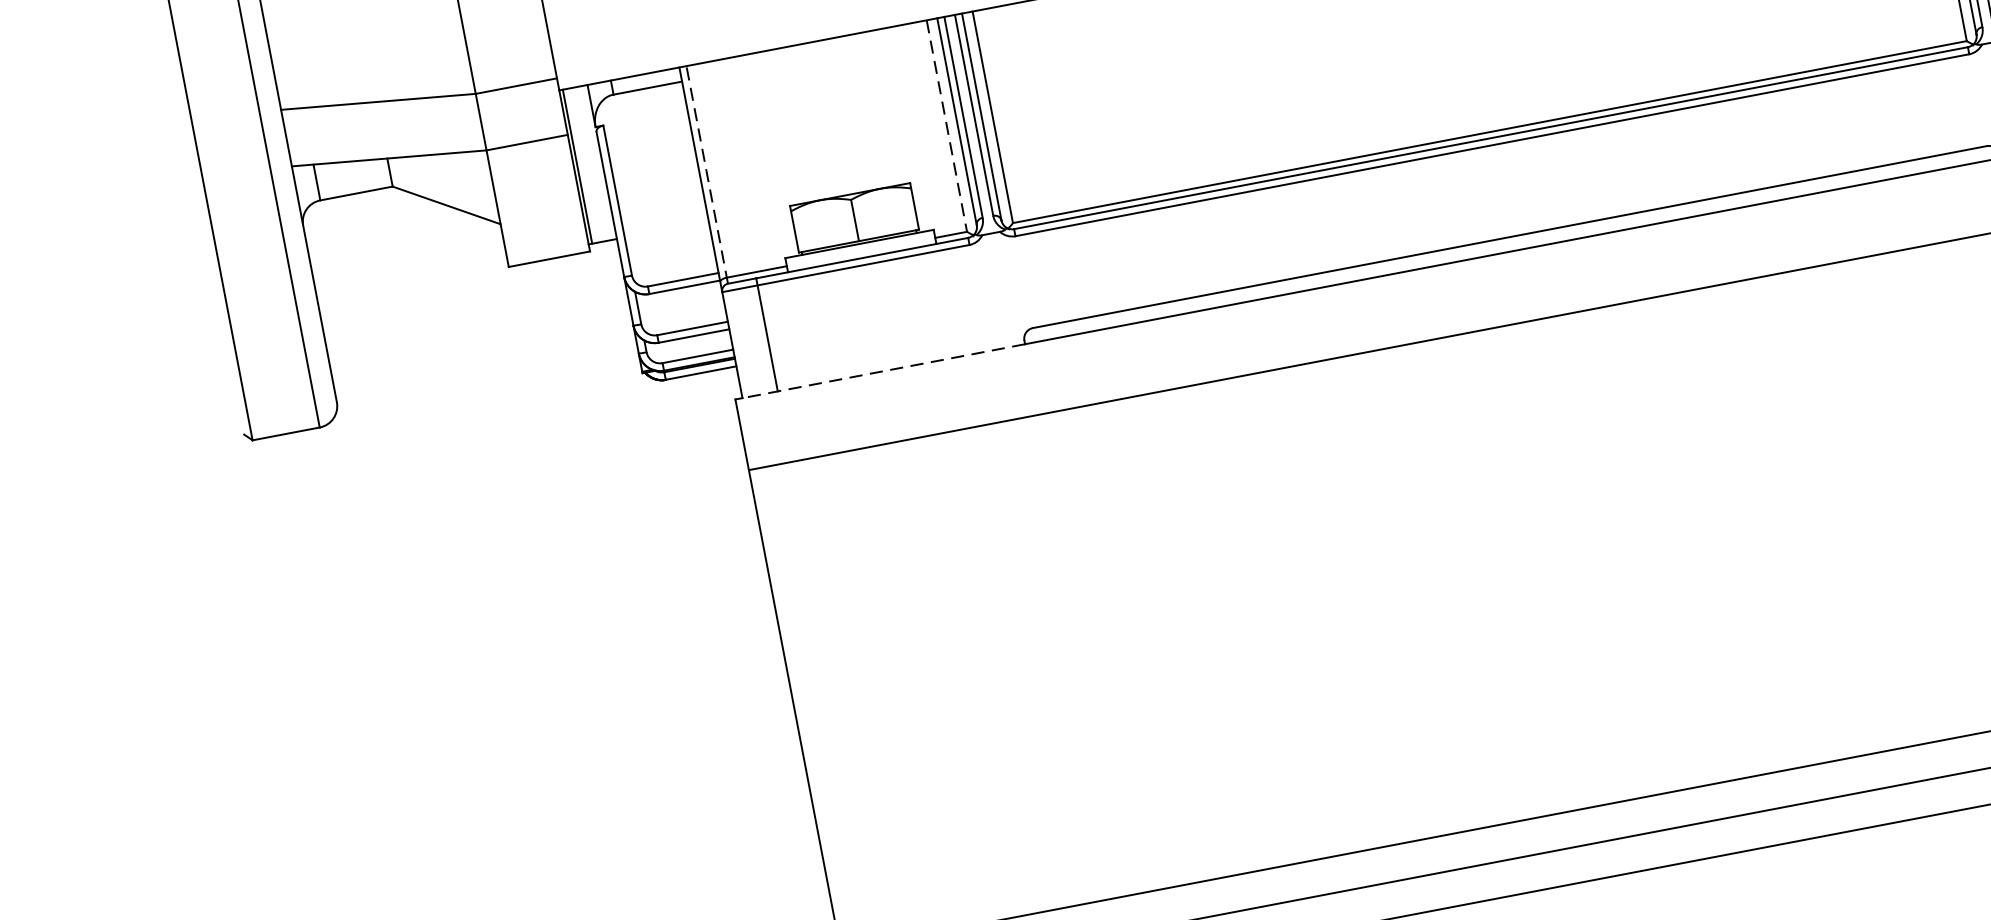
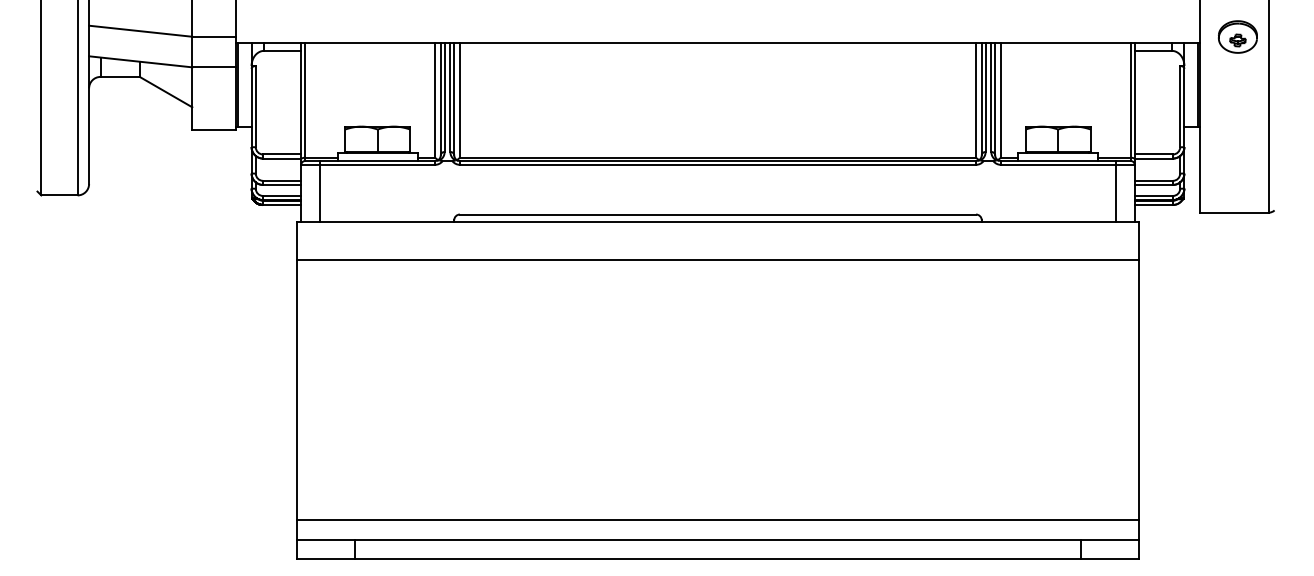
line: (947, 127) -> (435, 101), dashed -> solid
line: (708, 175) -> (305, 102), dashed -> solid
line: (883, 371) -> (377, 222), dashed -> solid

